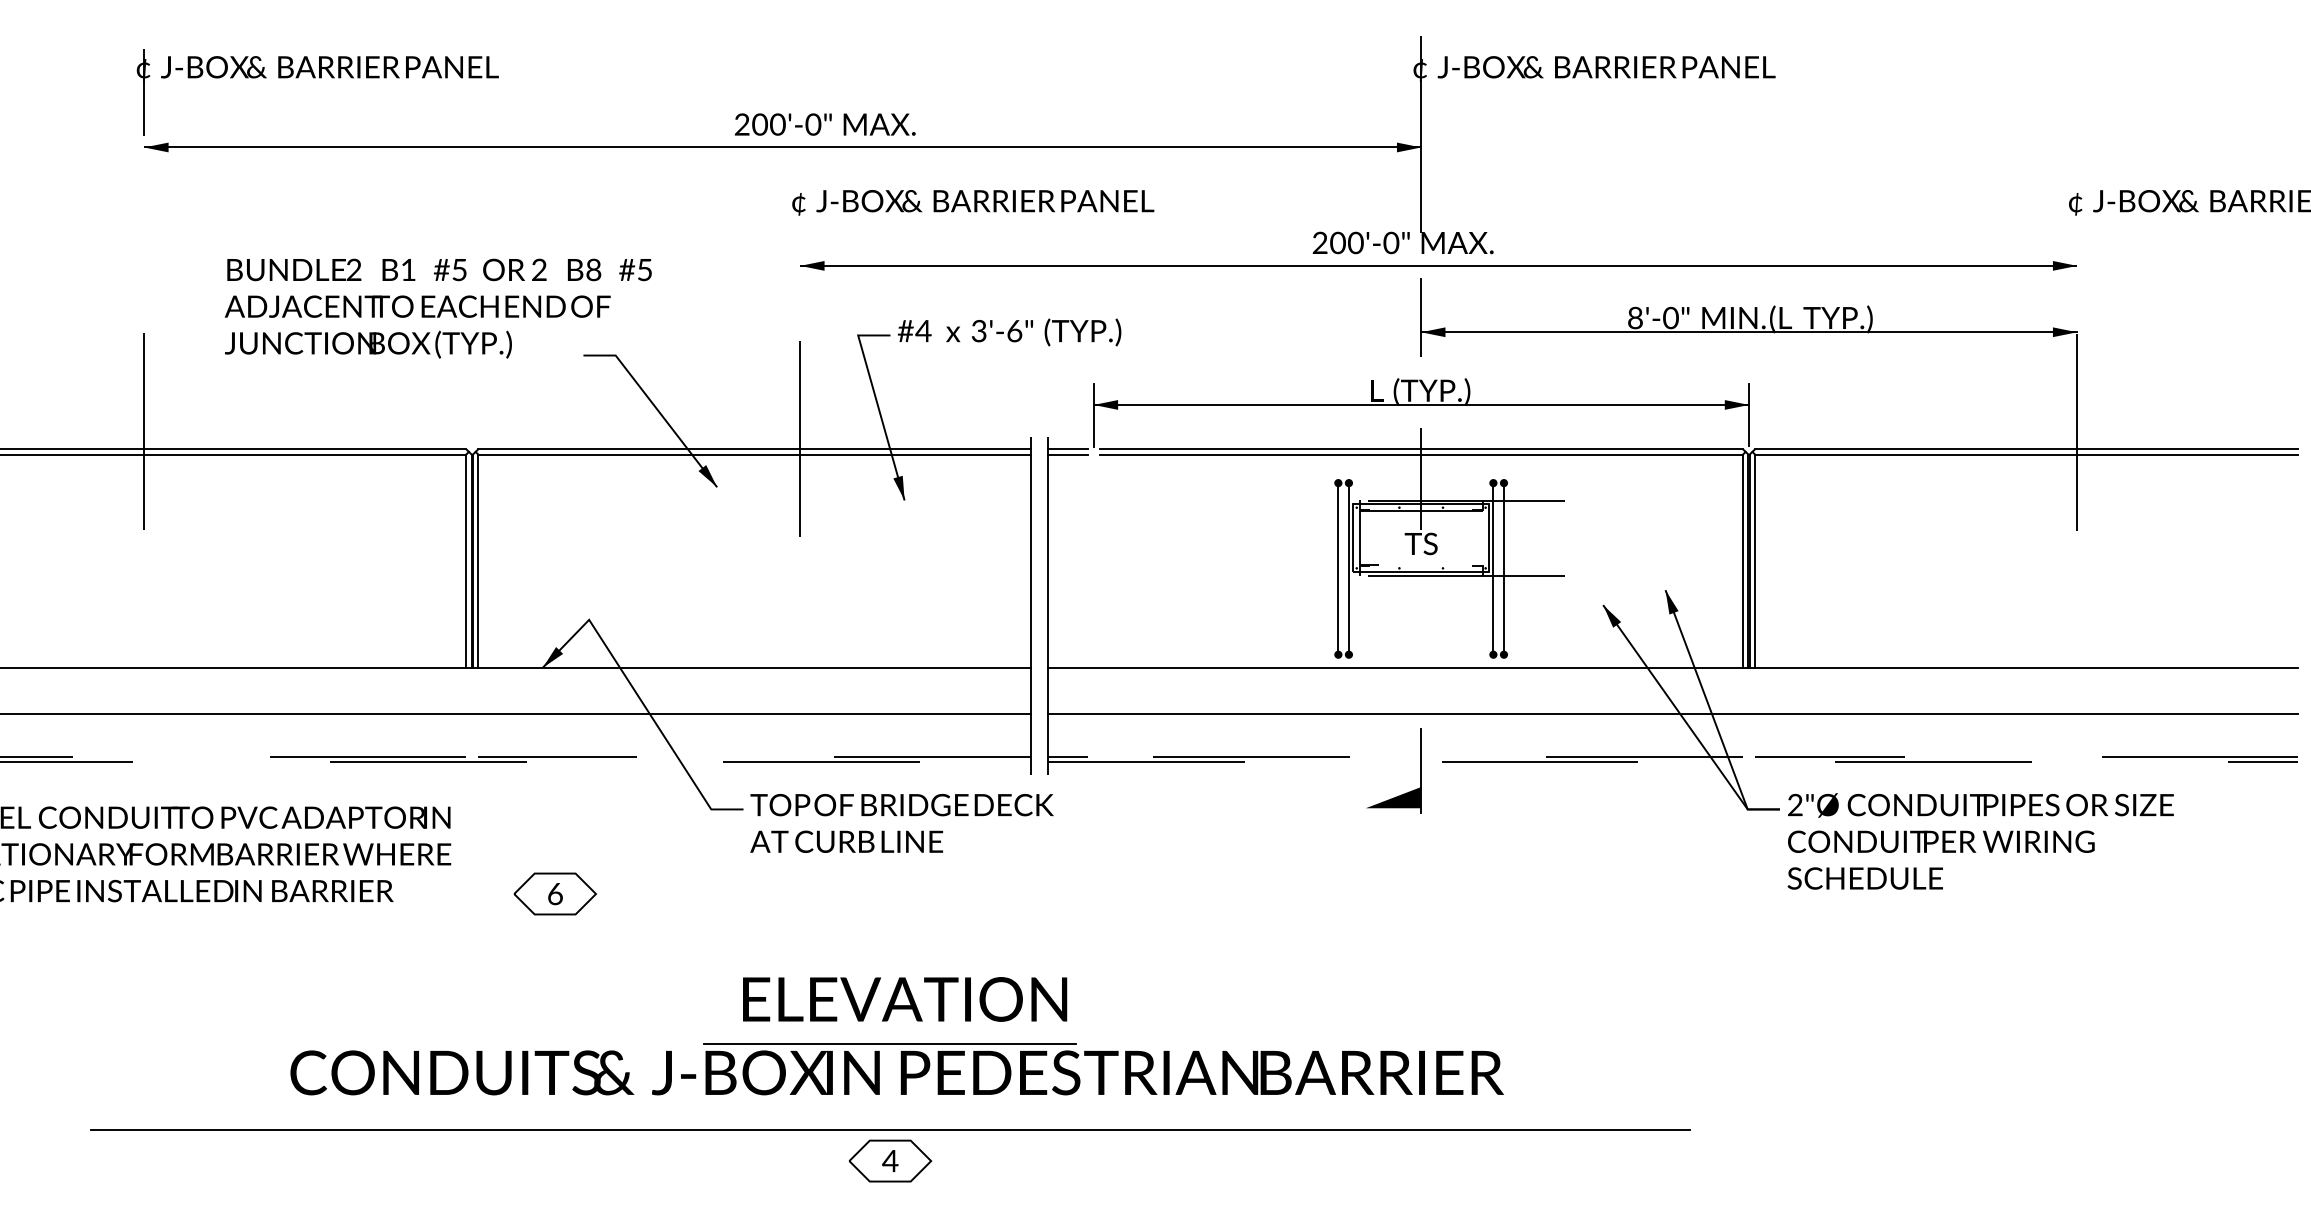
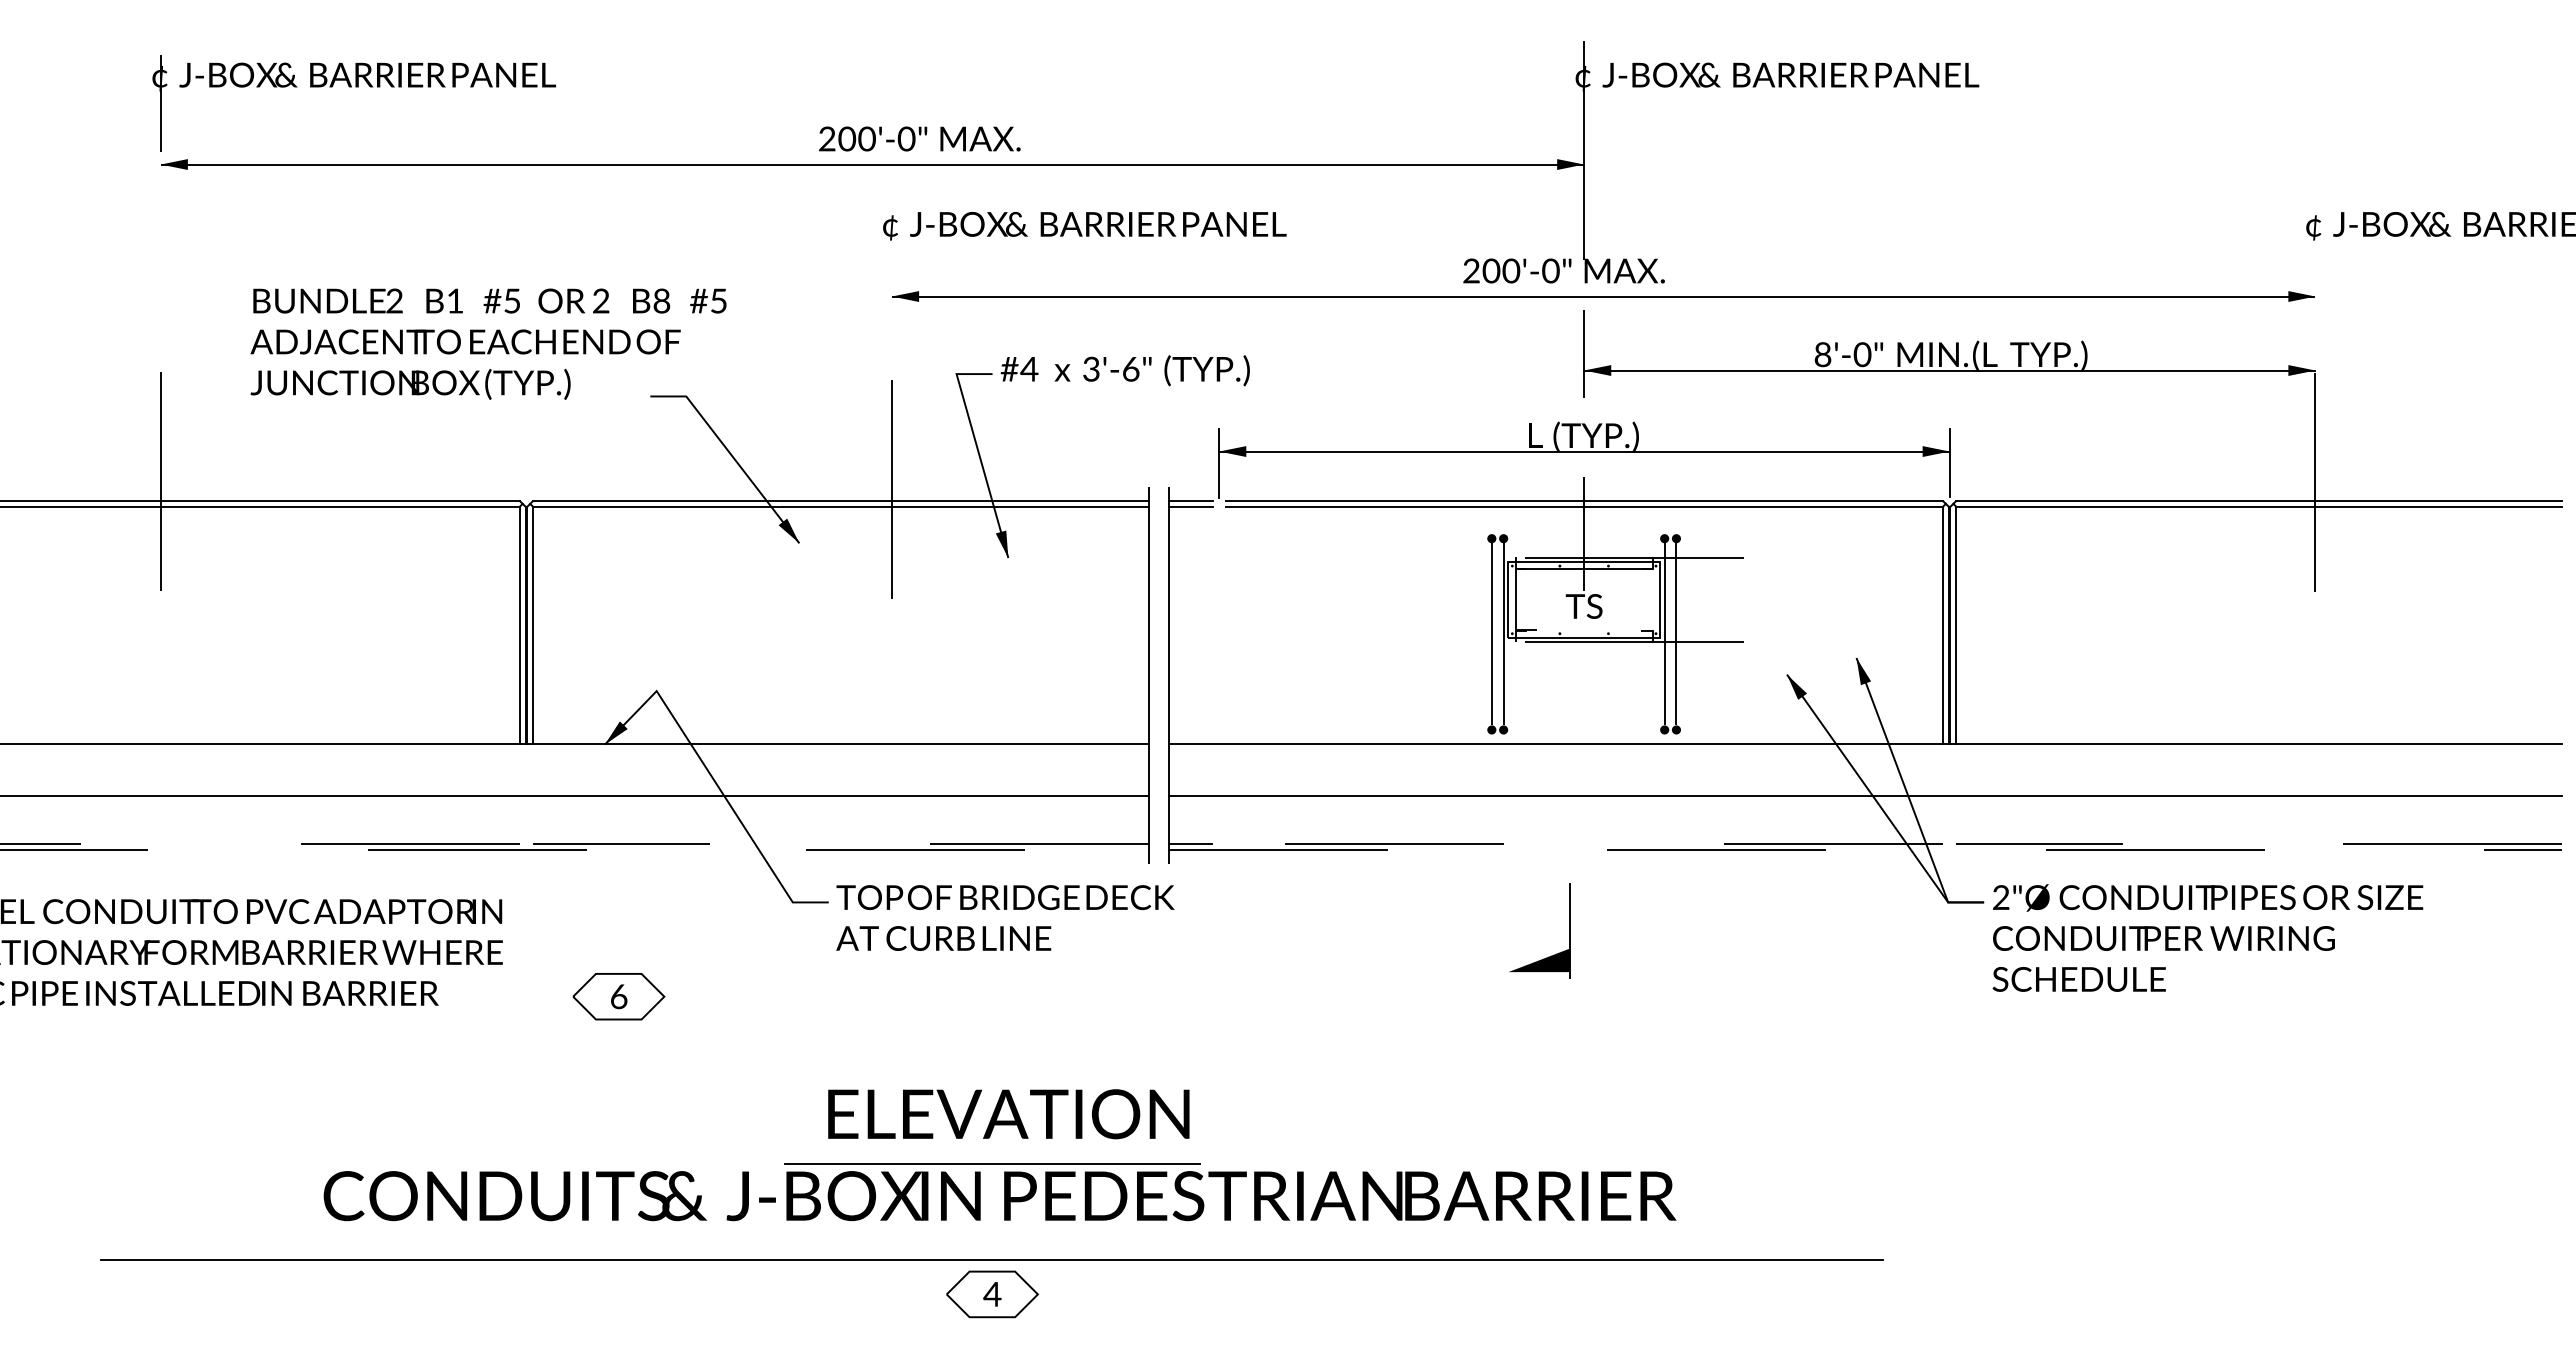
part: (1401, 794) -> (1548, 956), moved

